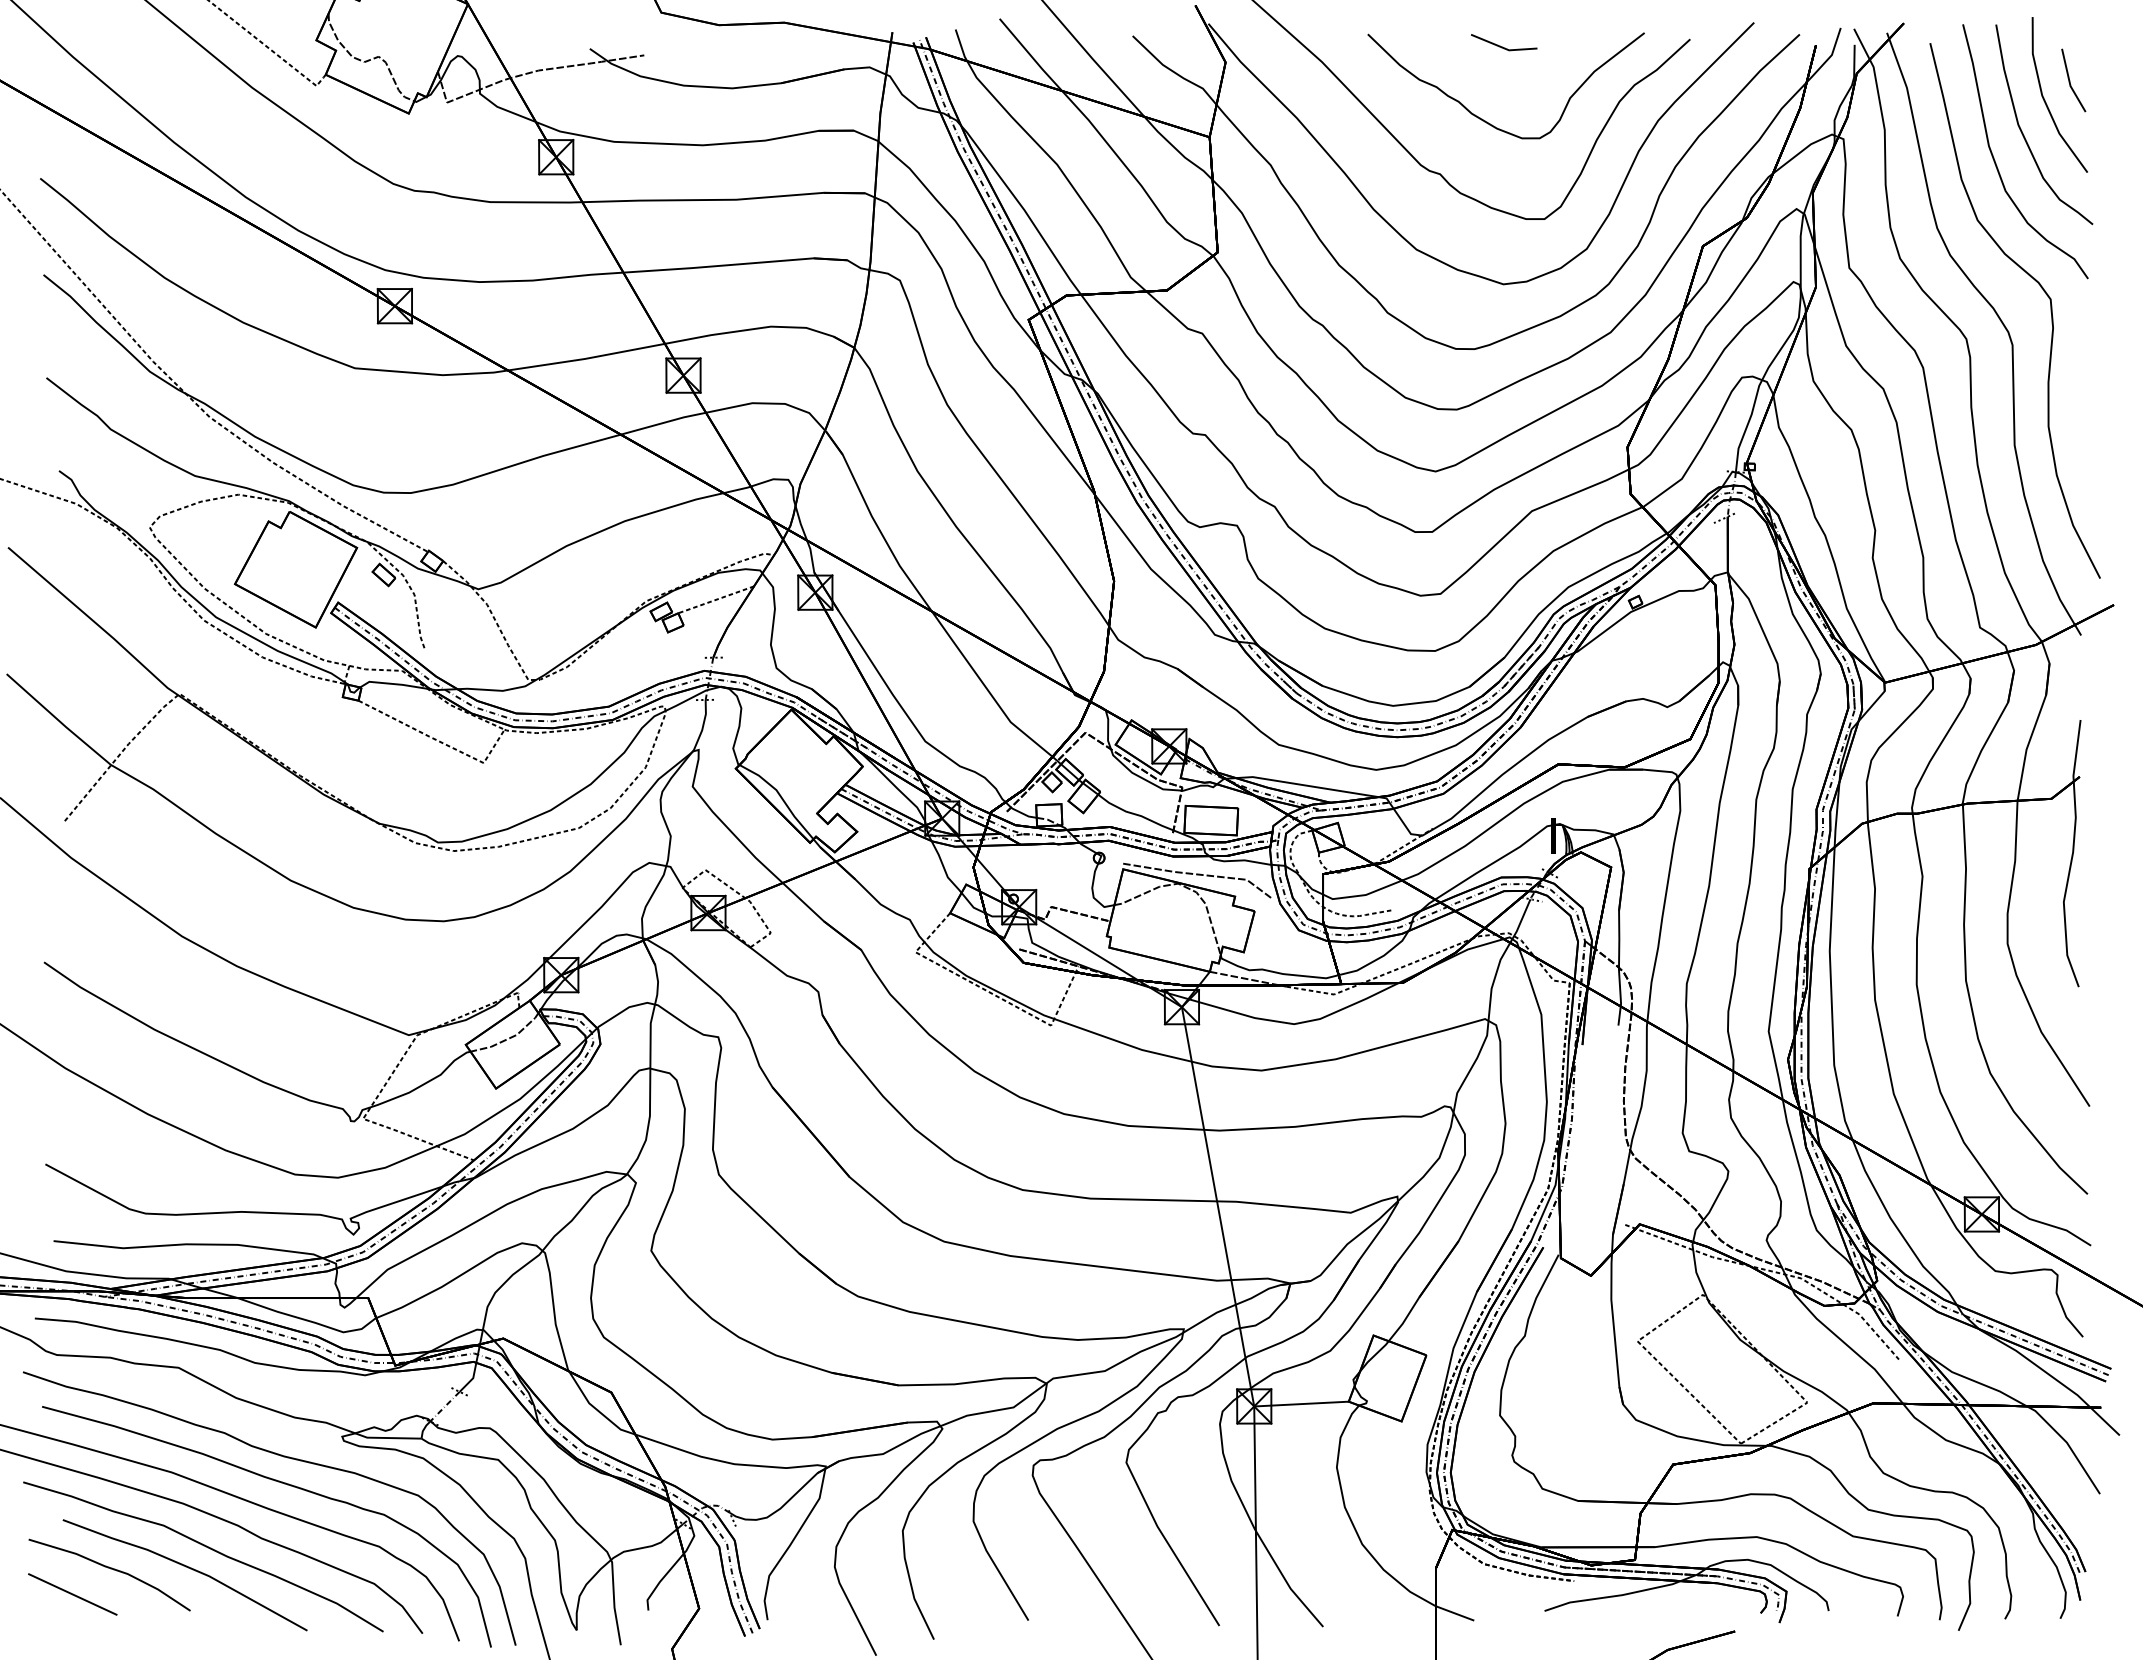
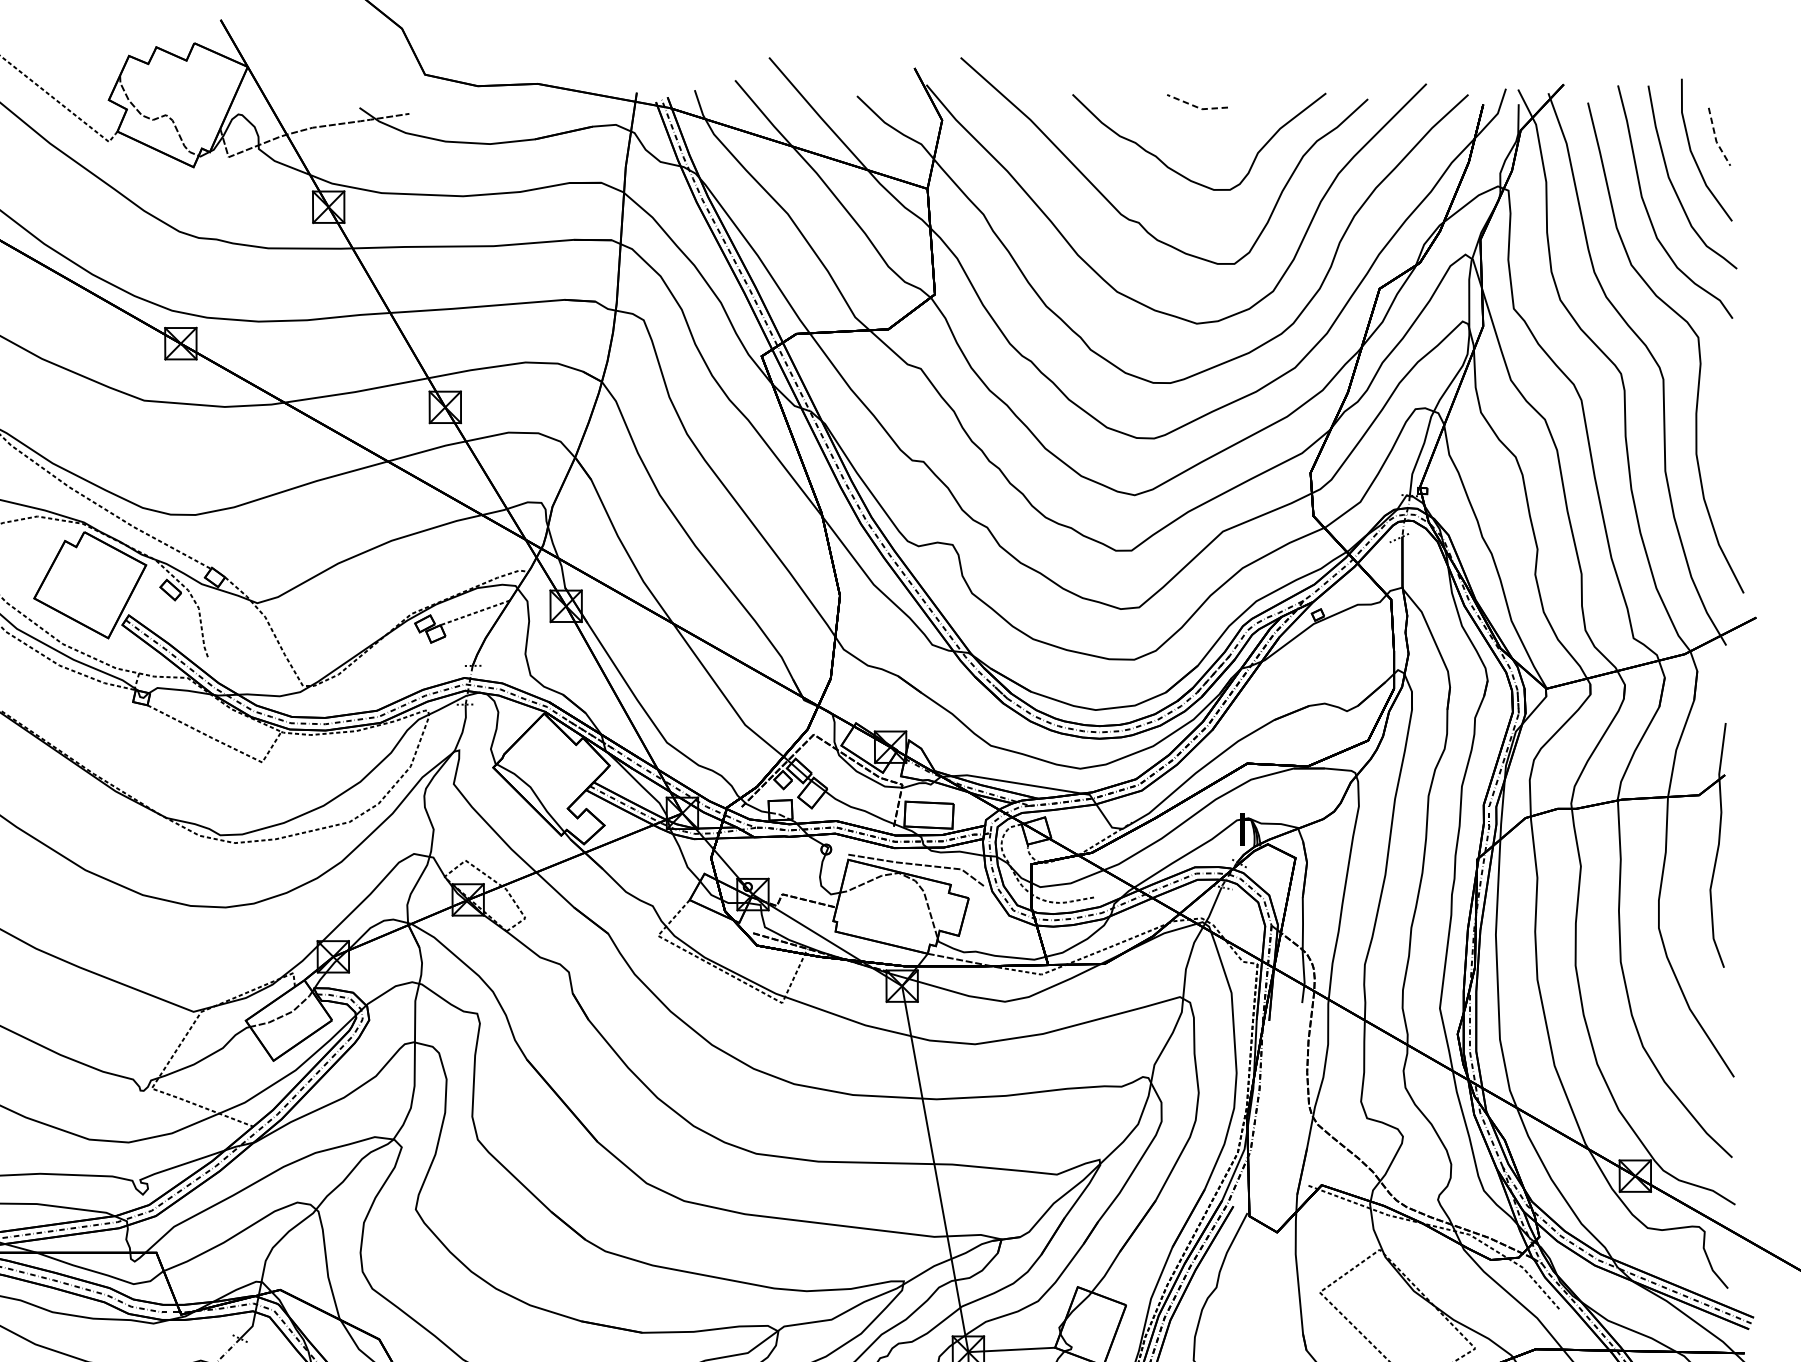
line: (1503, 48) -> (1196, 107), solid -> dashed
line: (2069, 83) -> (1715, 139), solid -> dashed

